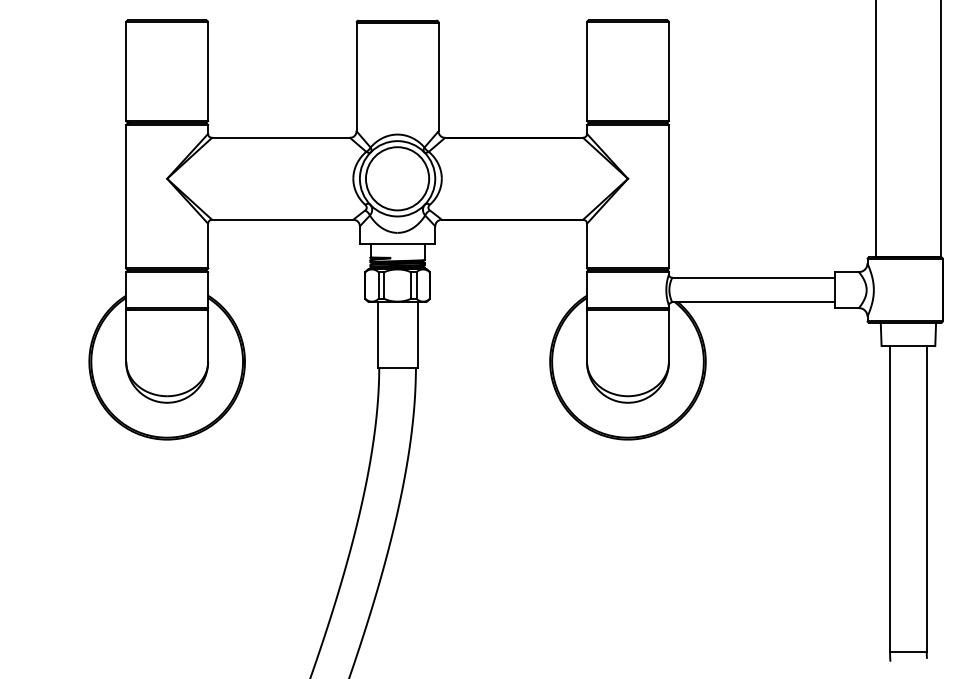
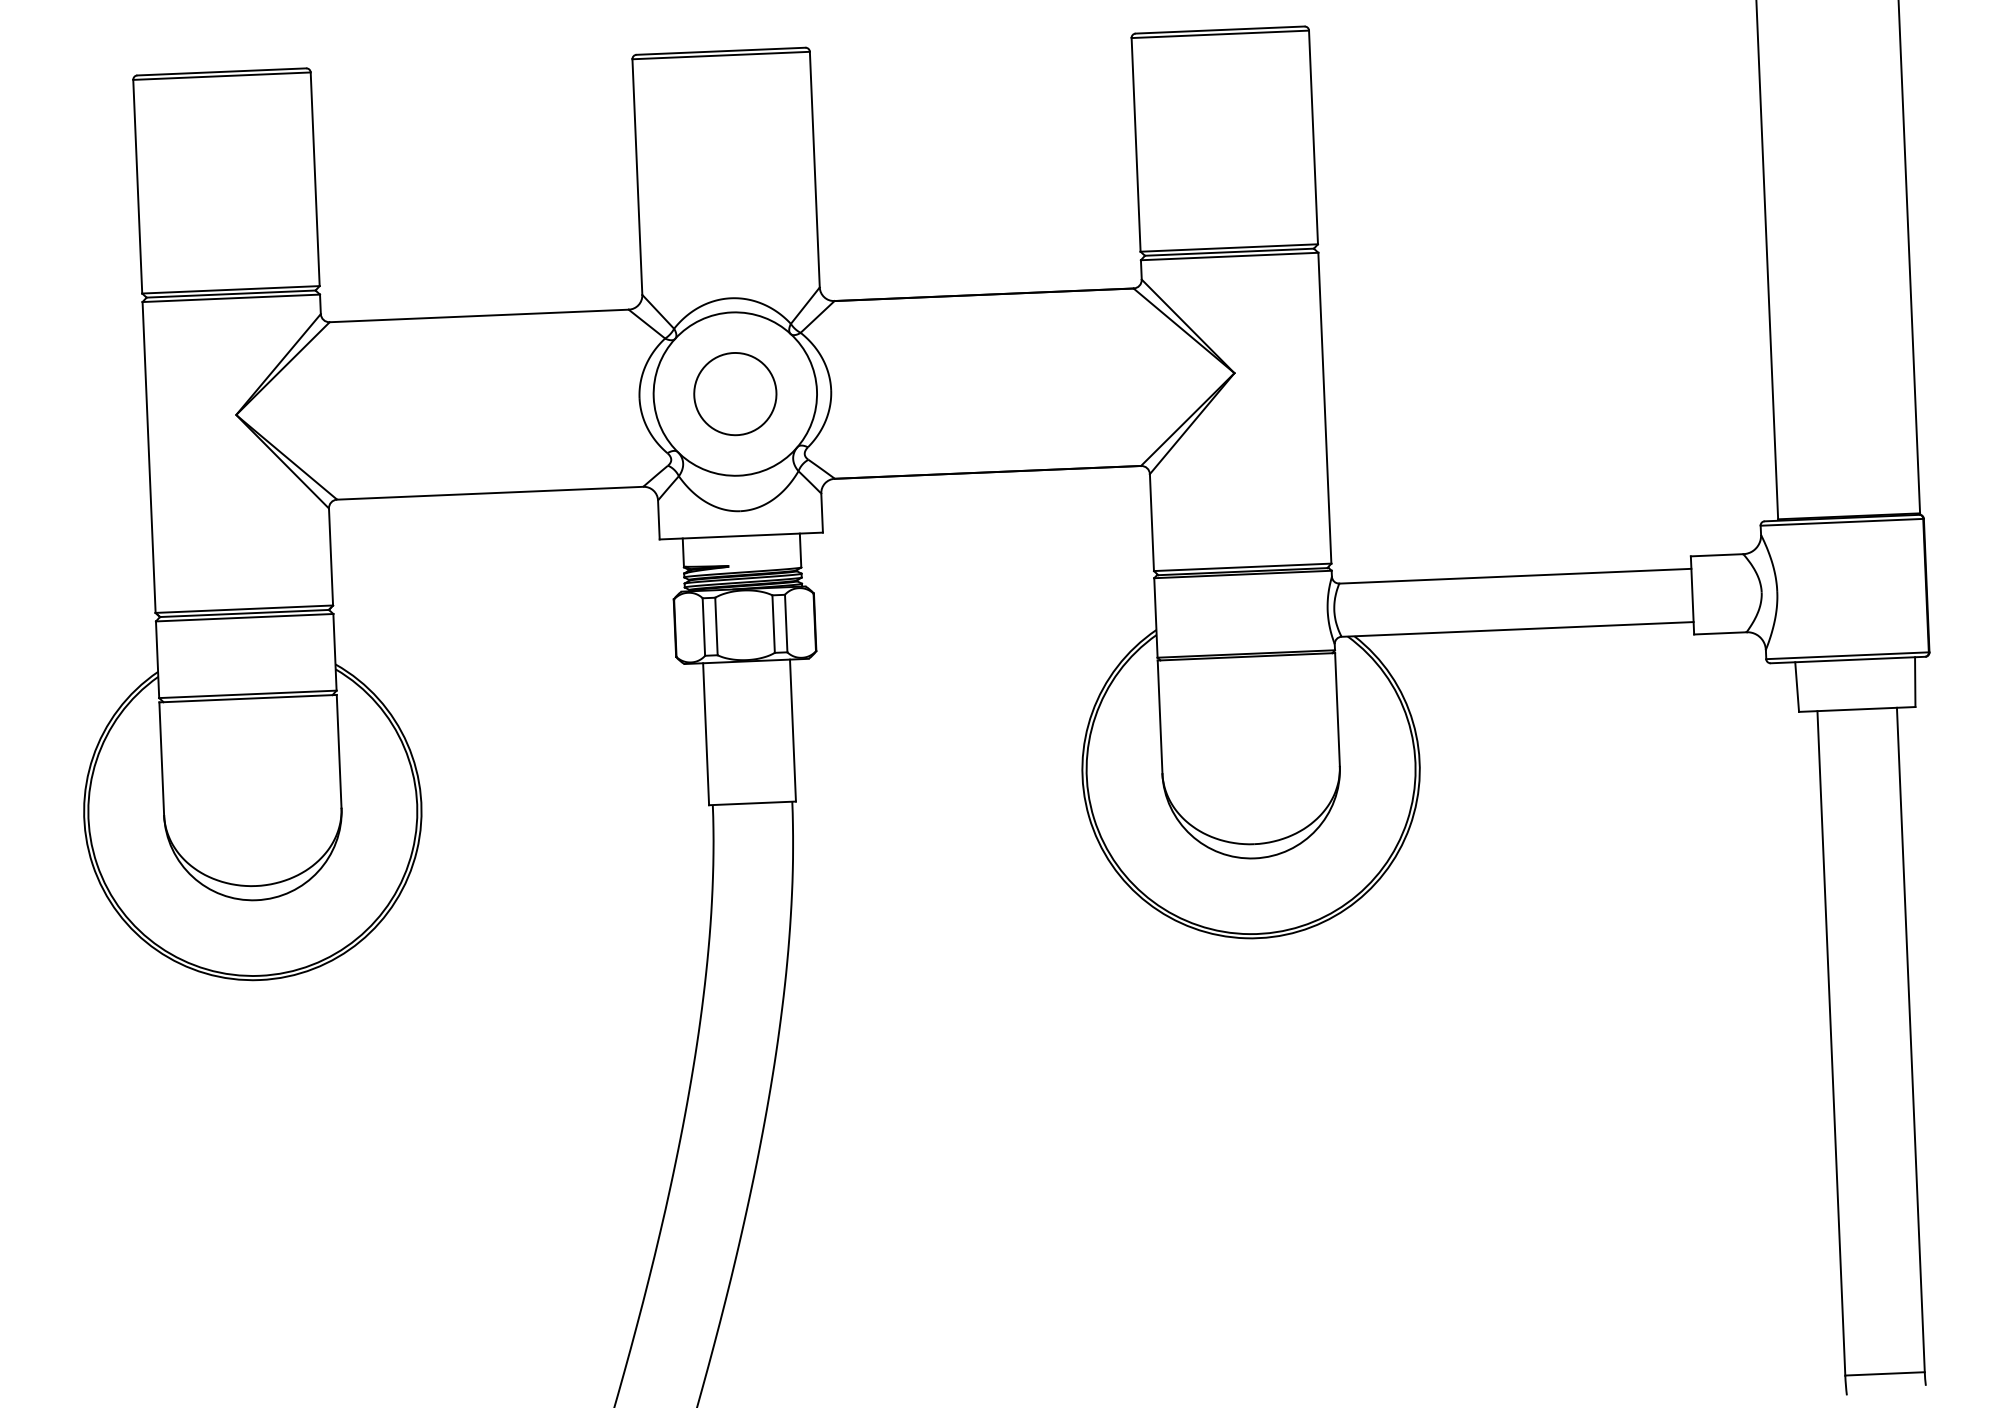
circle: (397, 178) -> (735, 393), size x0.6

